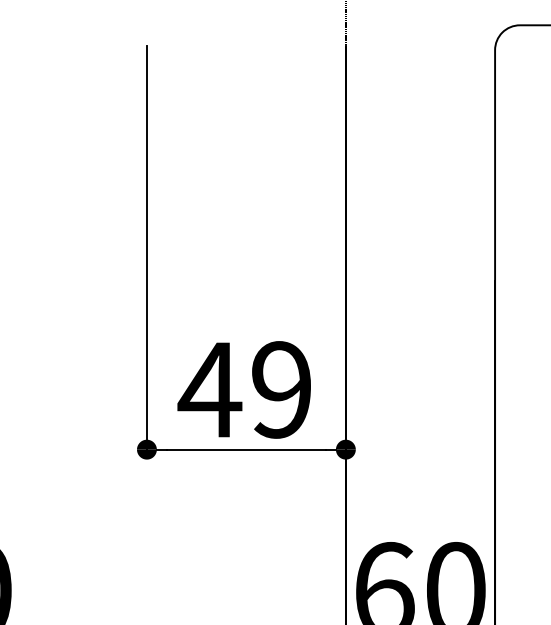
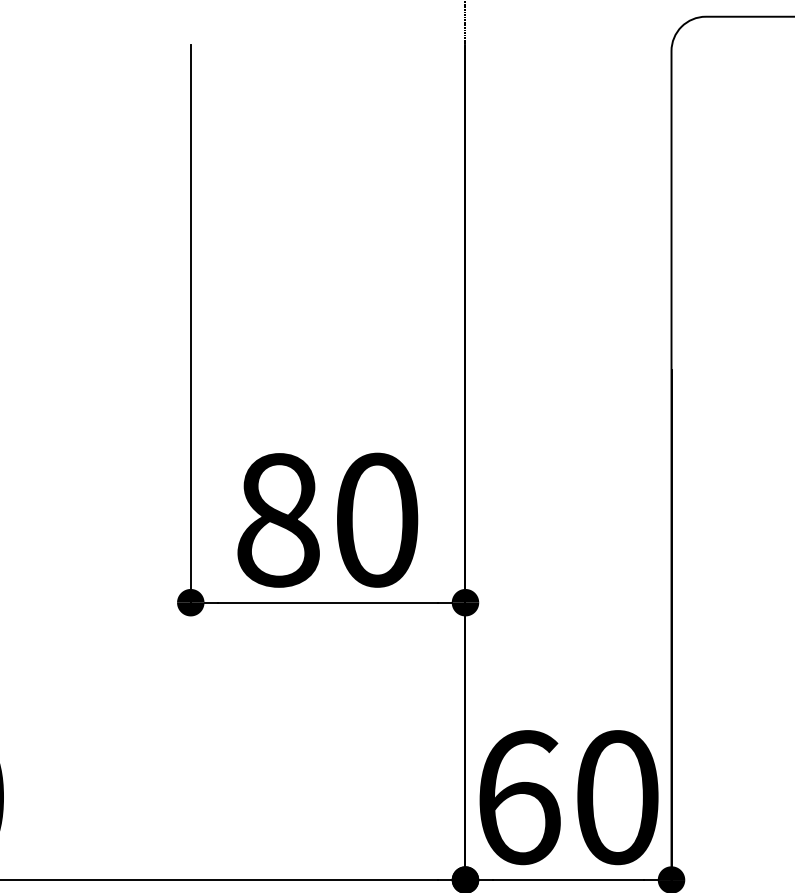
text: (244, 389) -> (325, 519), 49 -> 80

